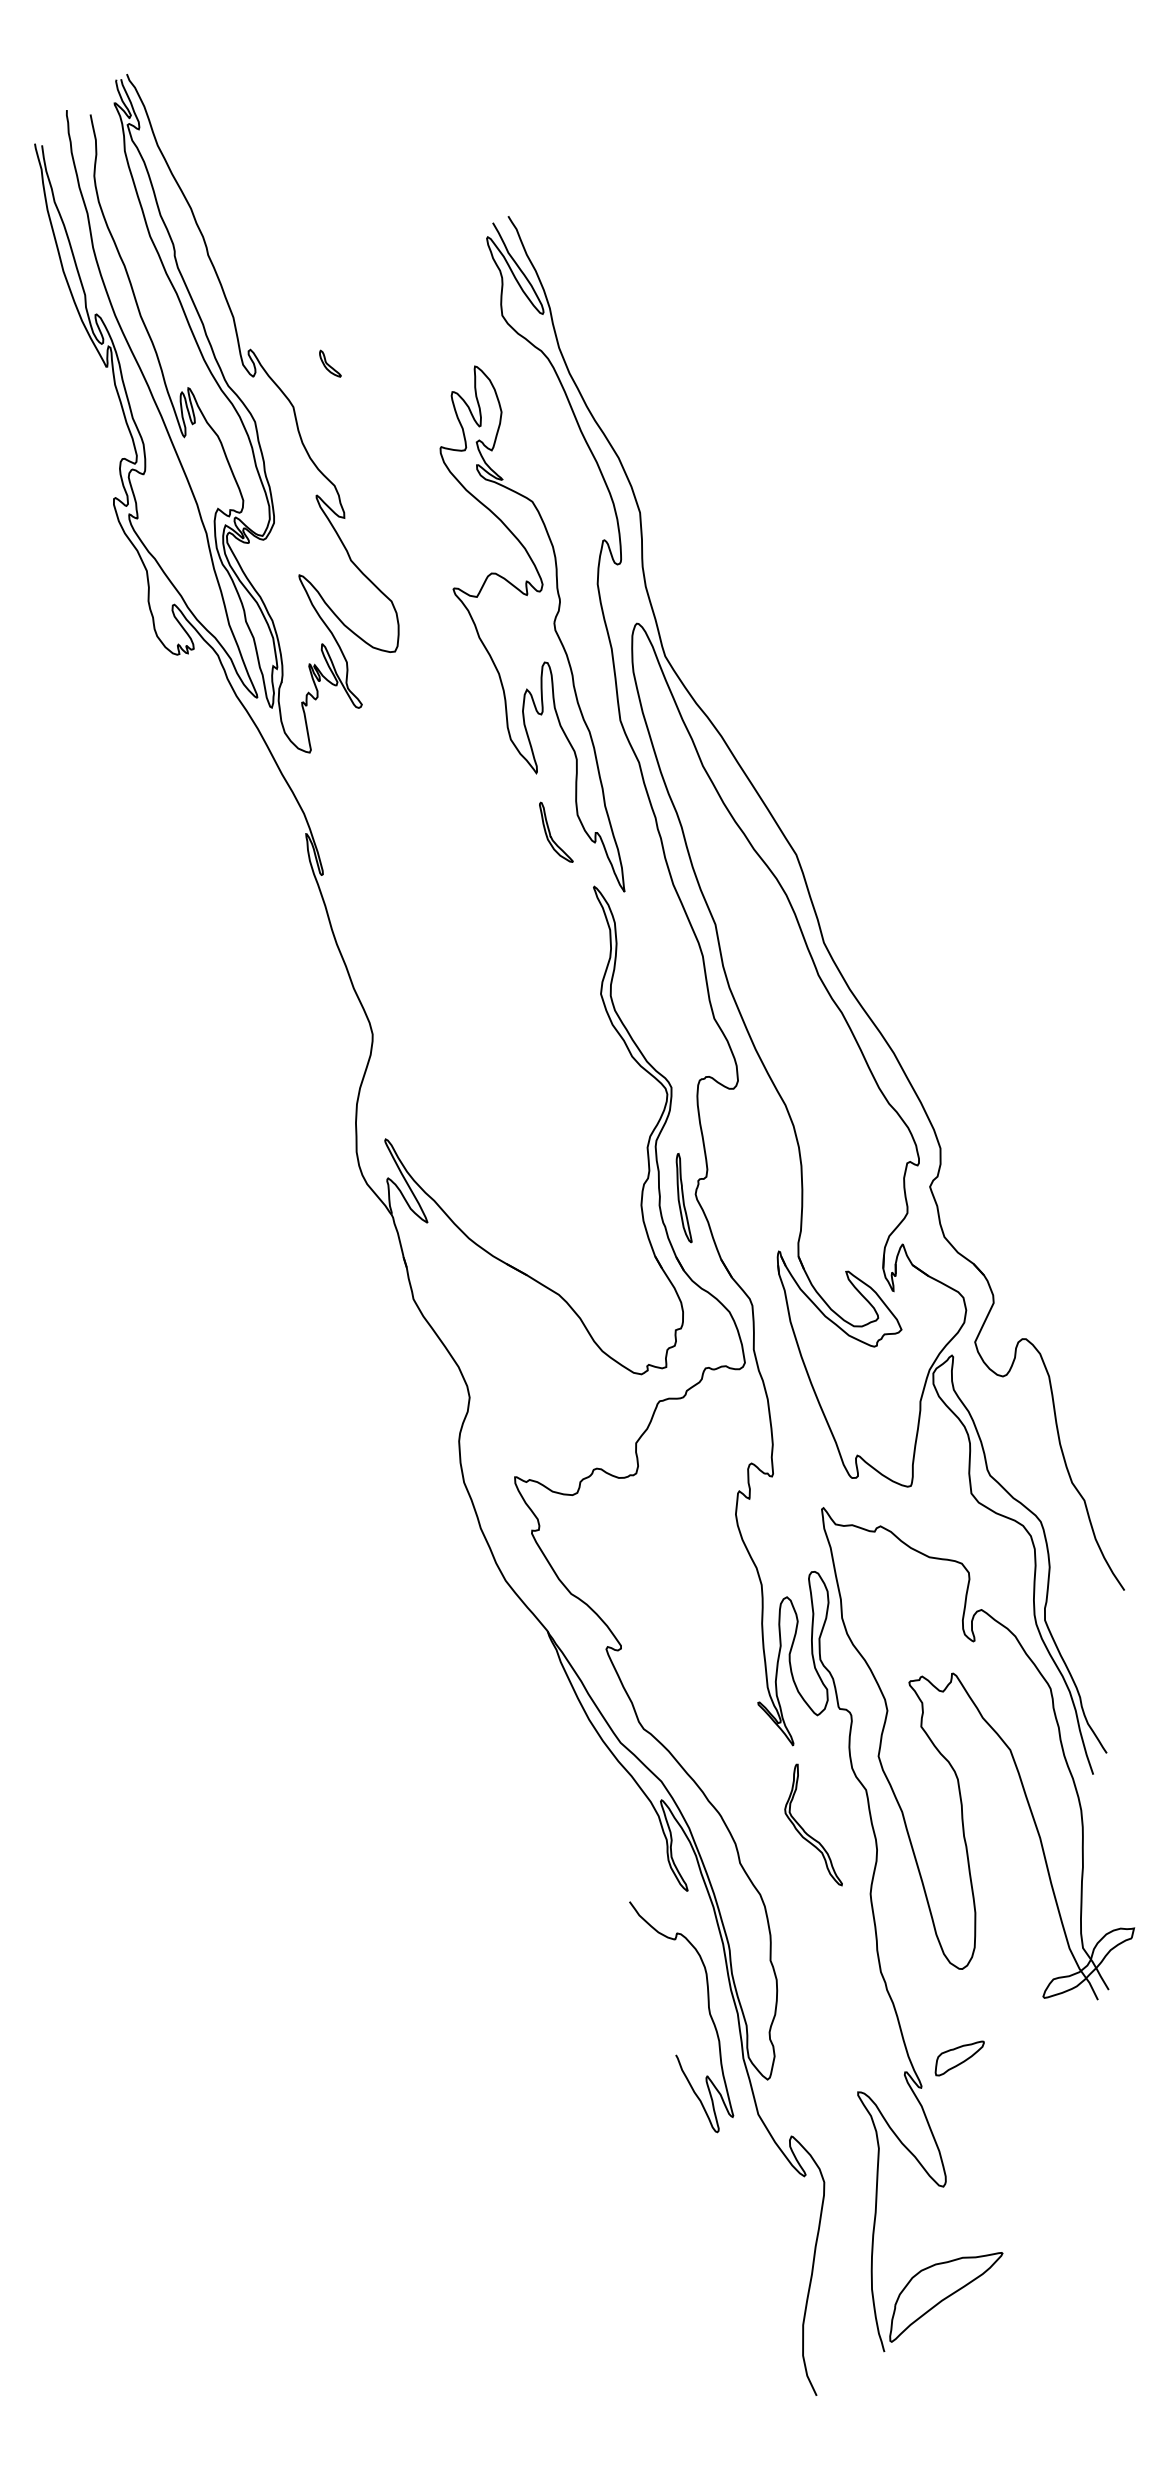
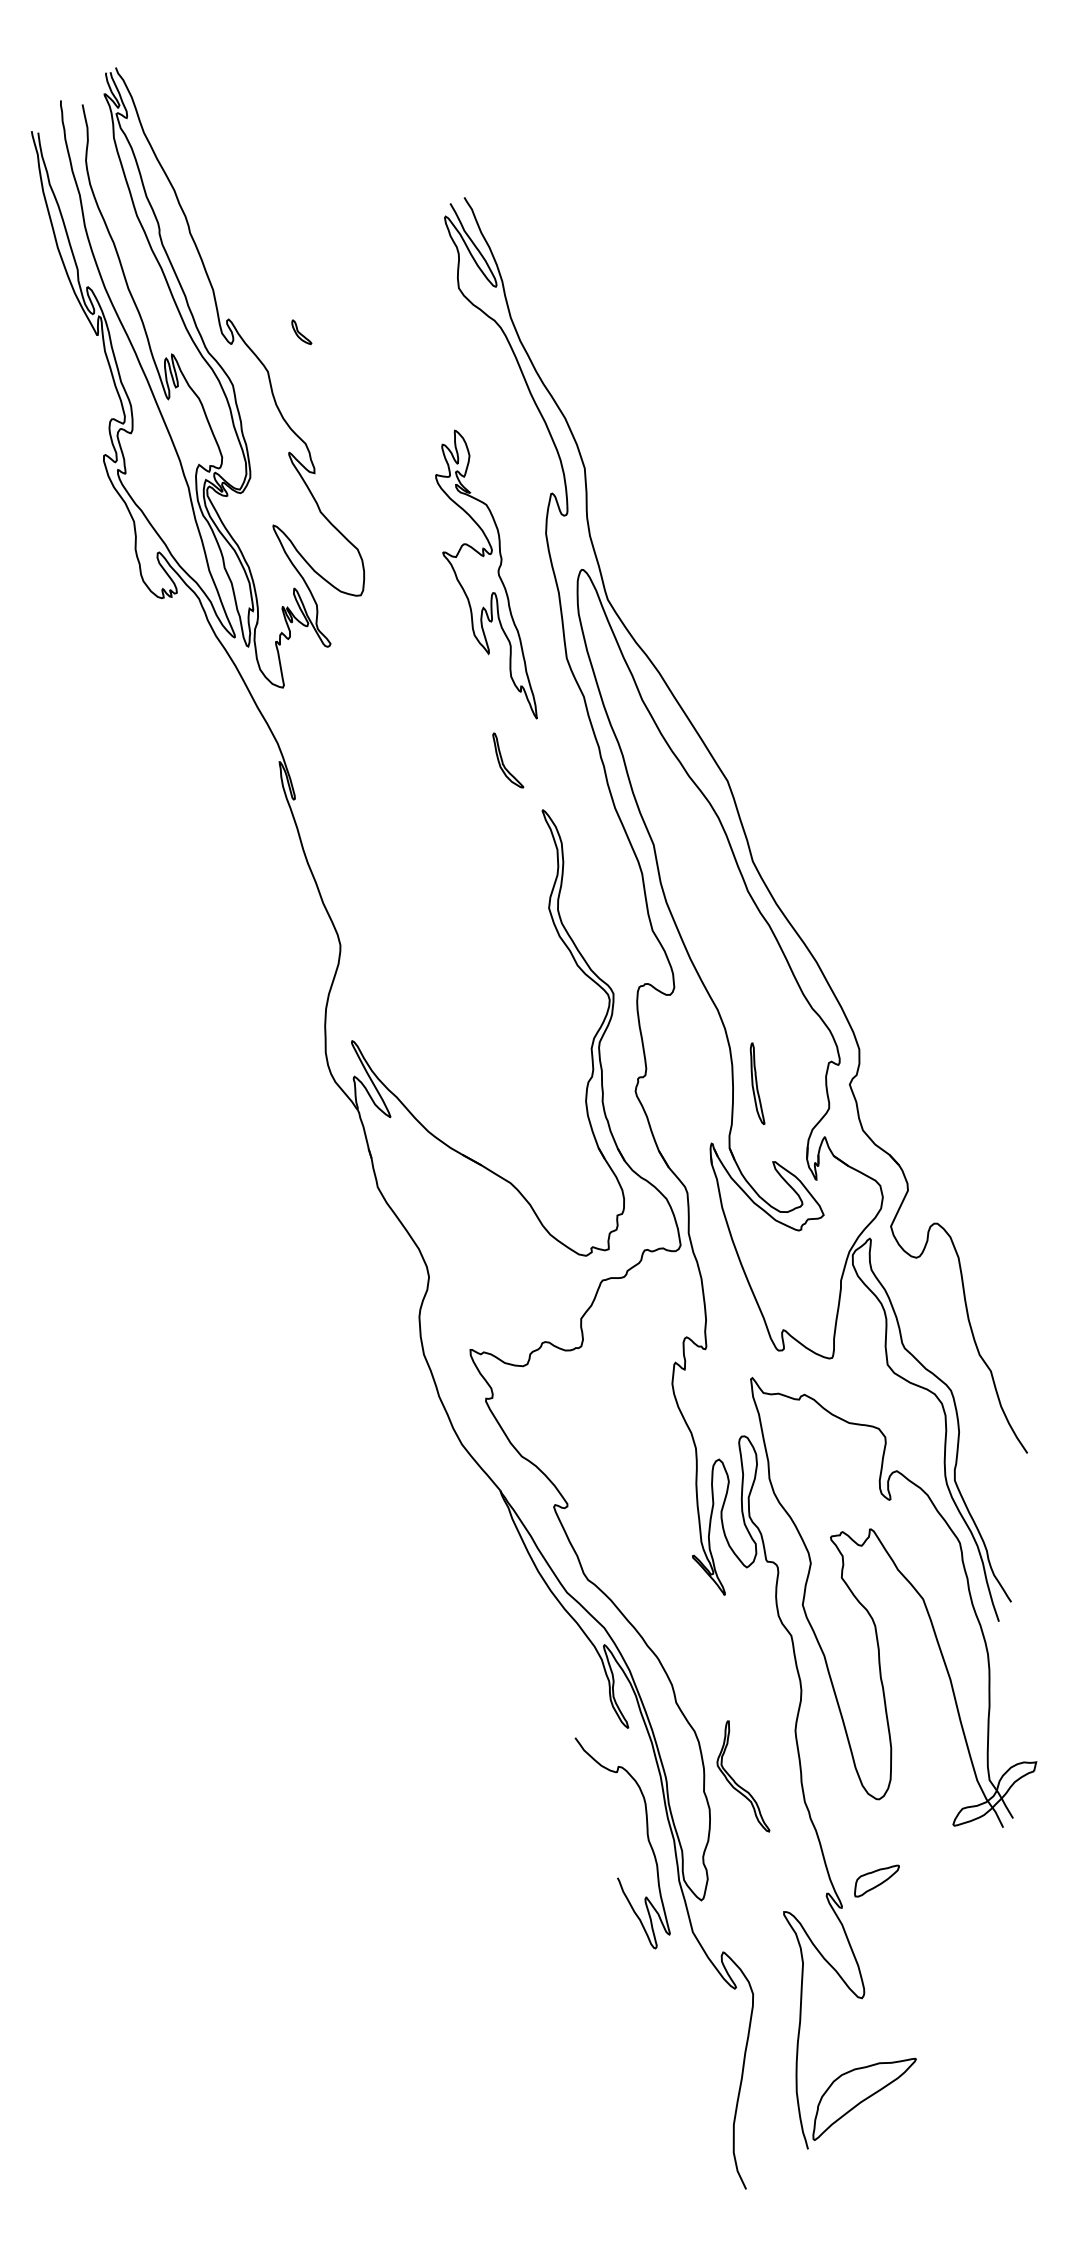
part: (532, 628) -> (486, 574), size x0.6
part: (683, 1198) -> (756, 1084), moved
part: (804, 1829) -> (735, 1780), moved

